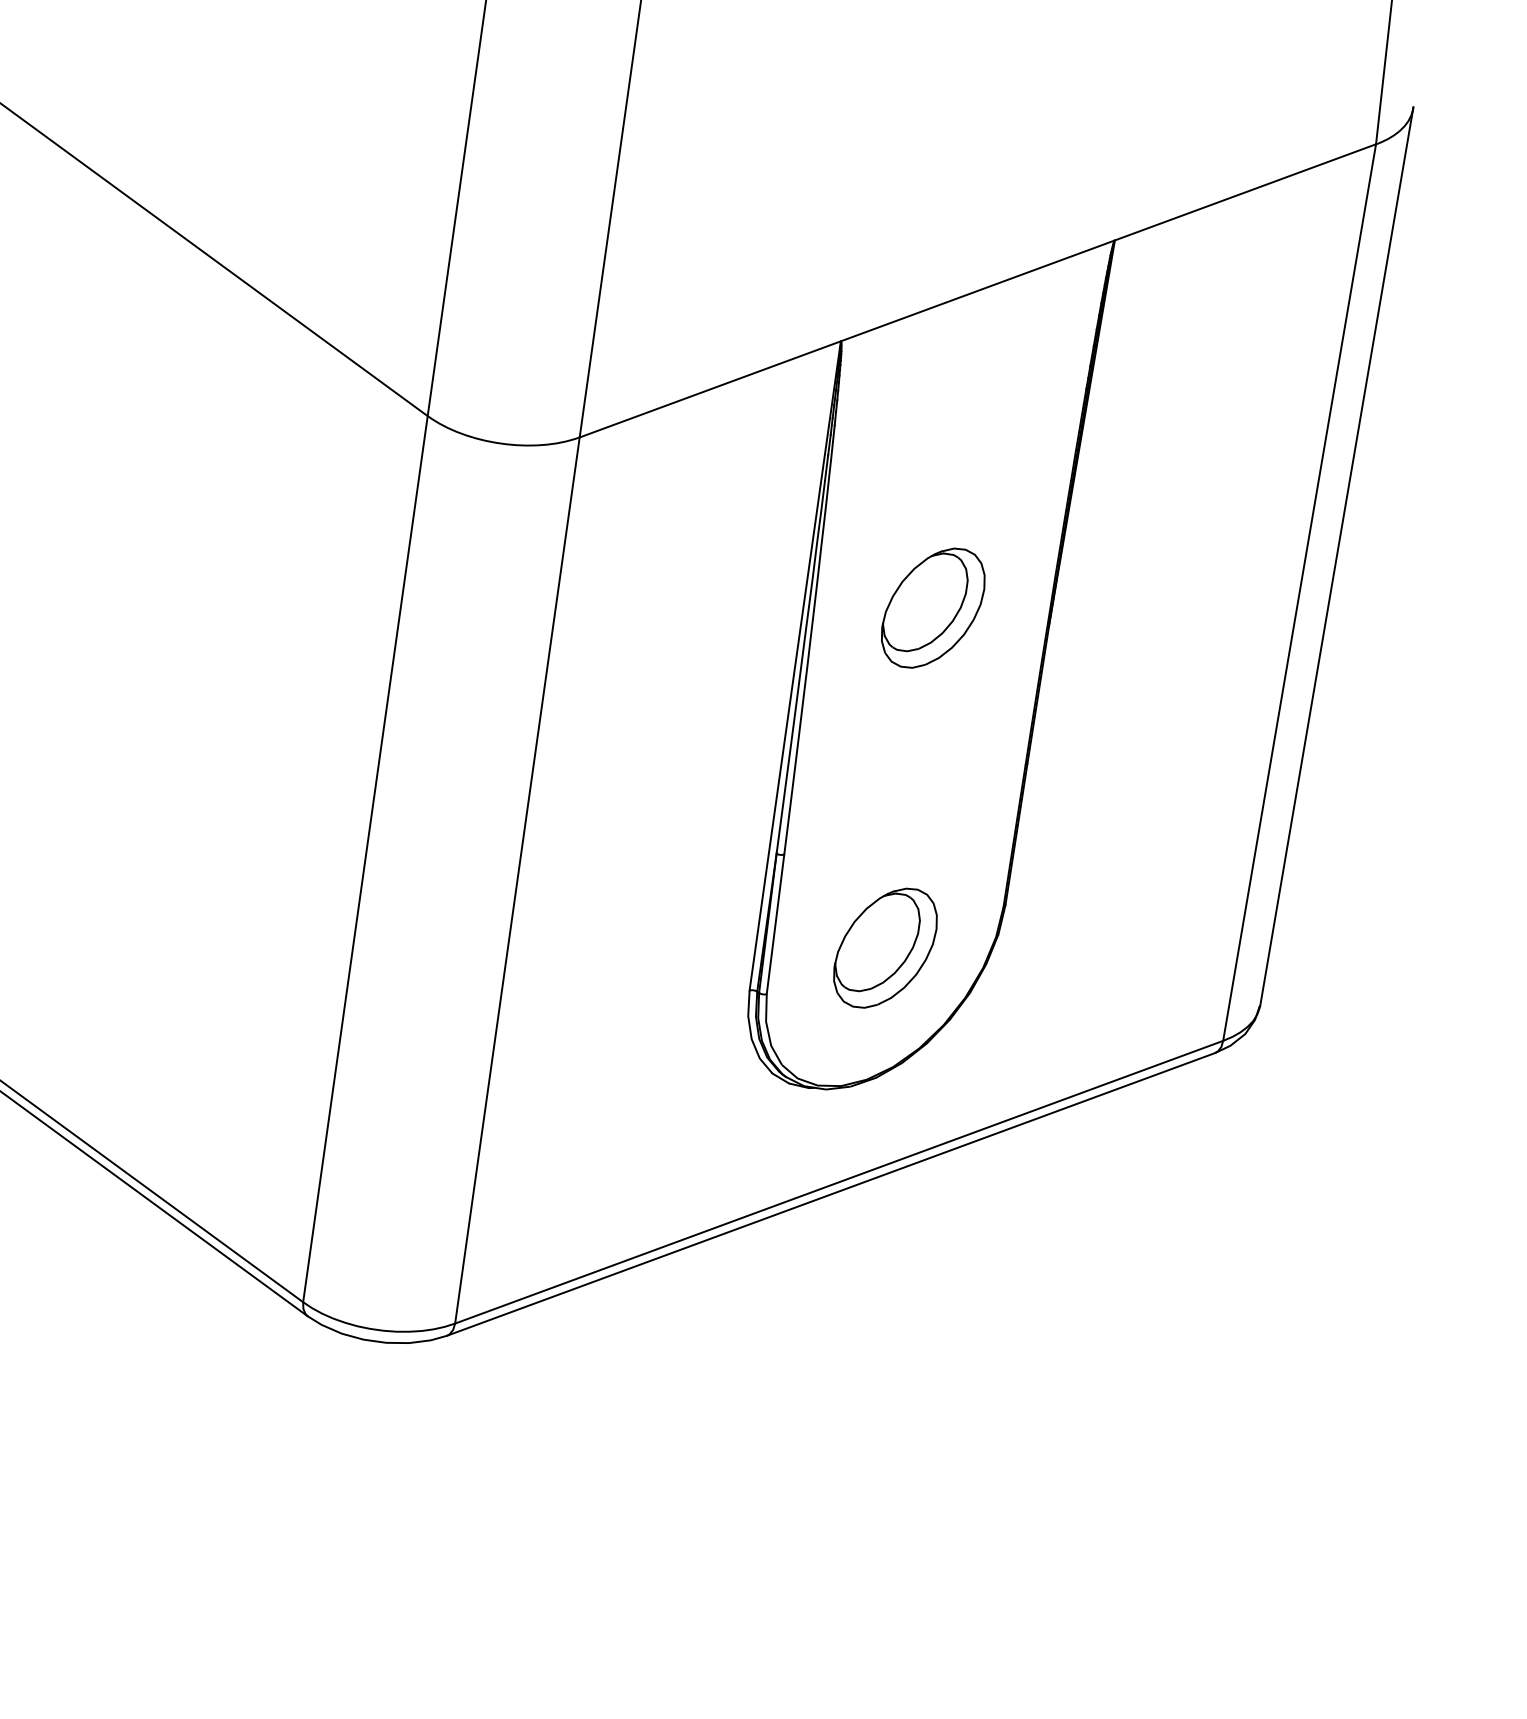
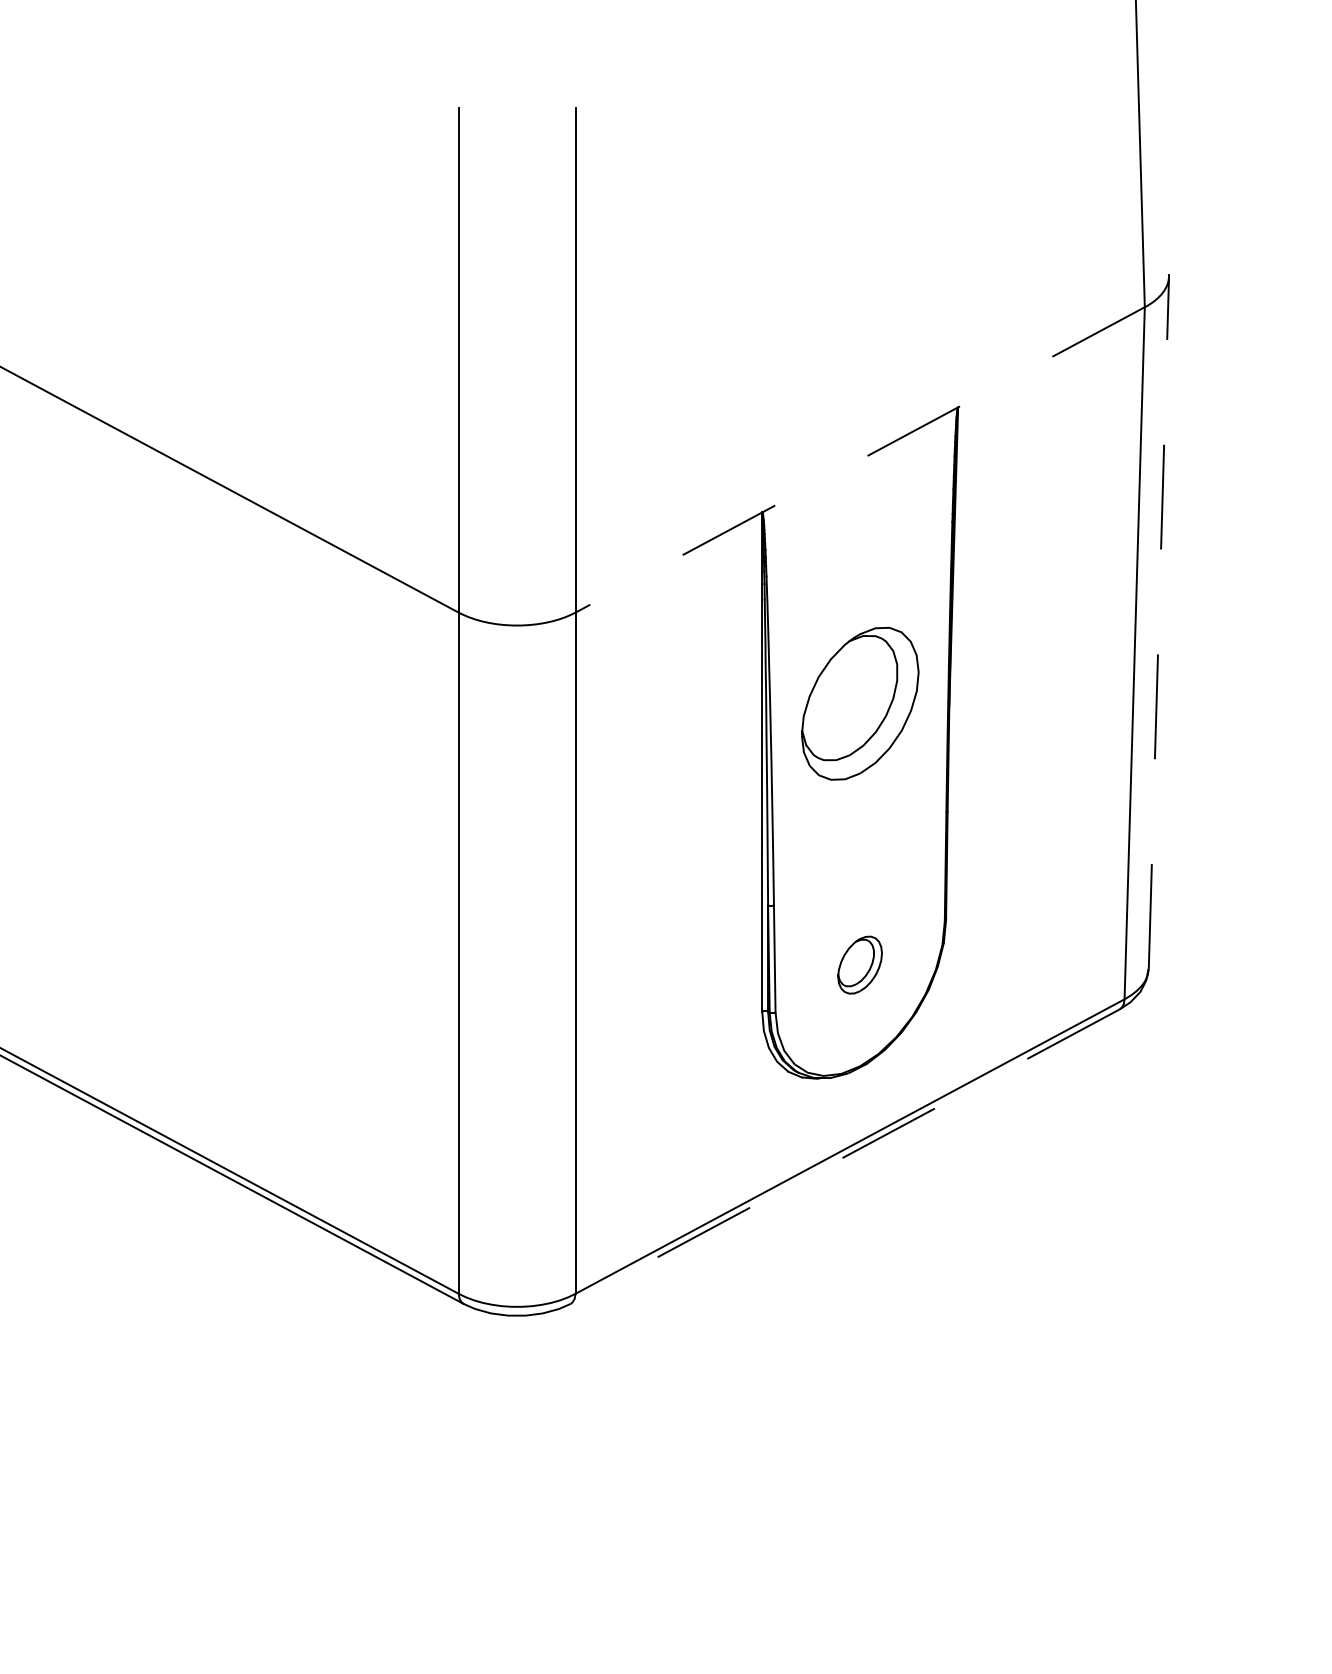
line: (976, 291) -> (859, 460), solid -> dashed
line: (1336, 556) -> (1158, 622), solid -> dashed
part: (932, 607) -> (859, 703), size x1.6
part: (884, 947) -> (859, 964), size x0.6
line: (831, 1194) -> (845, 1156), solid -> dashed

